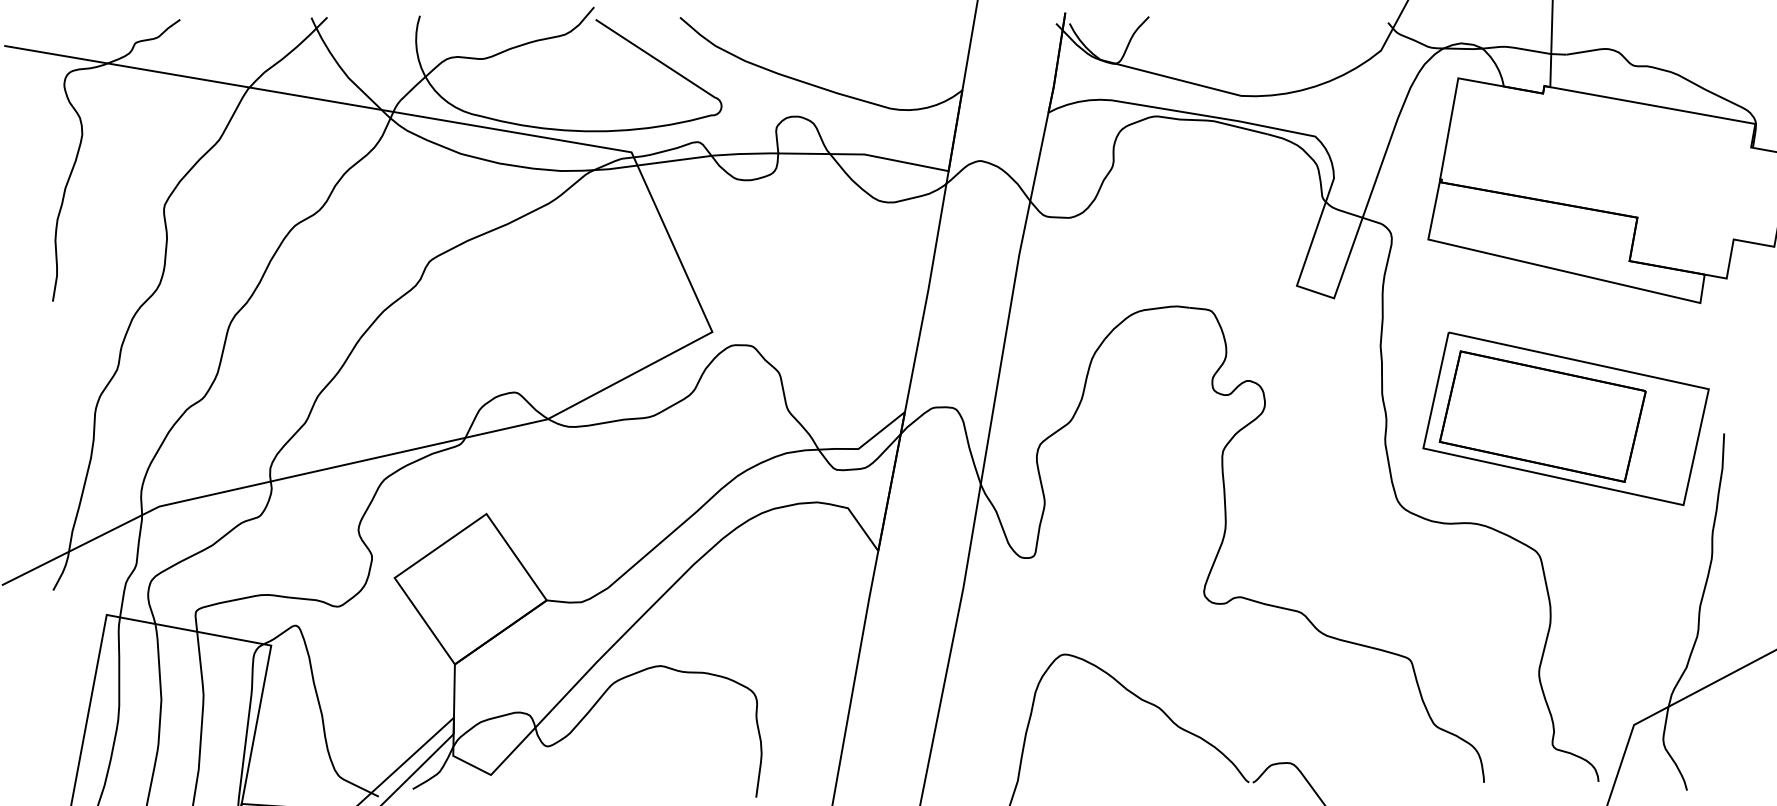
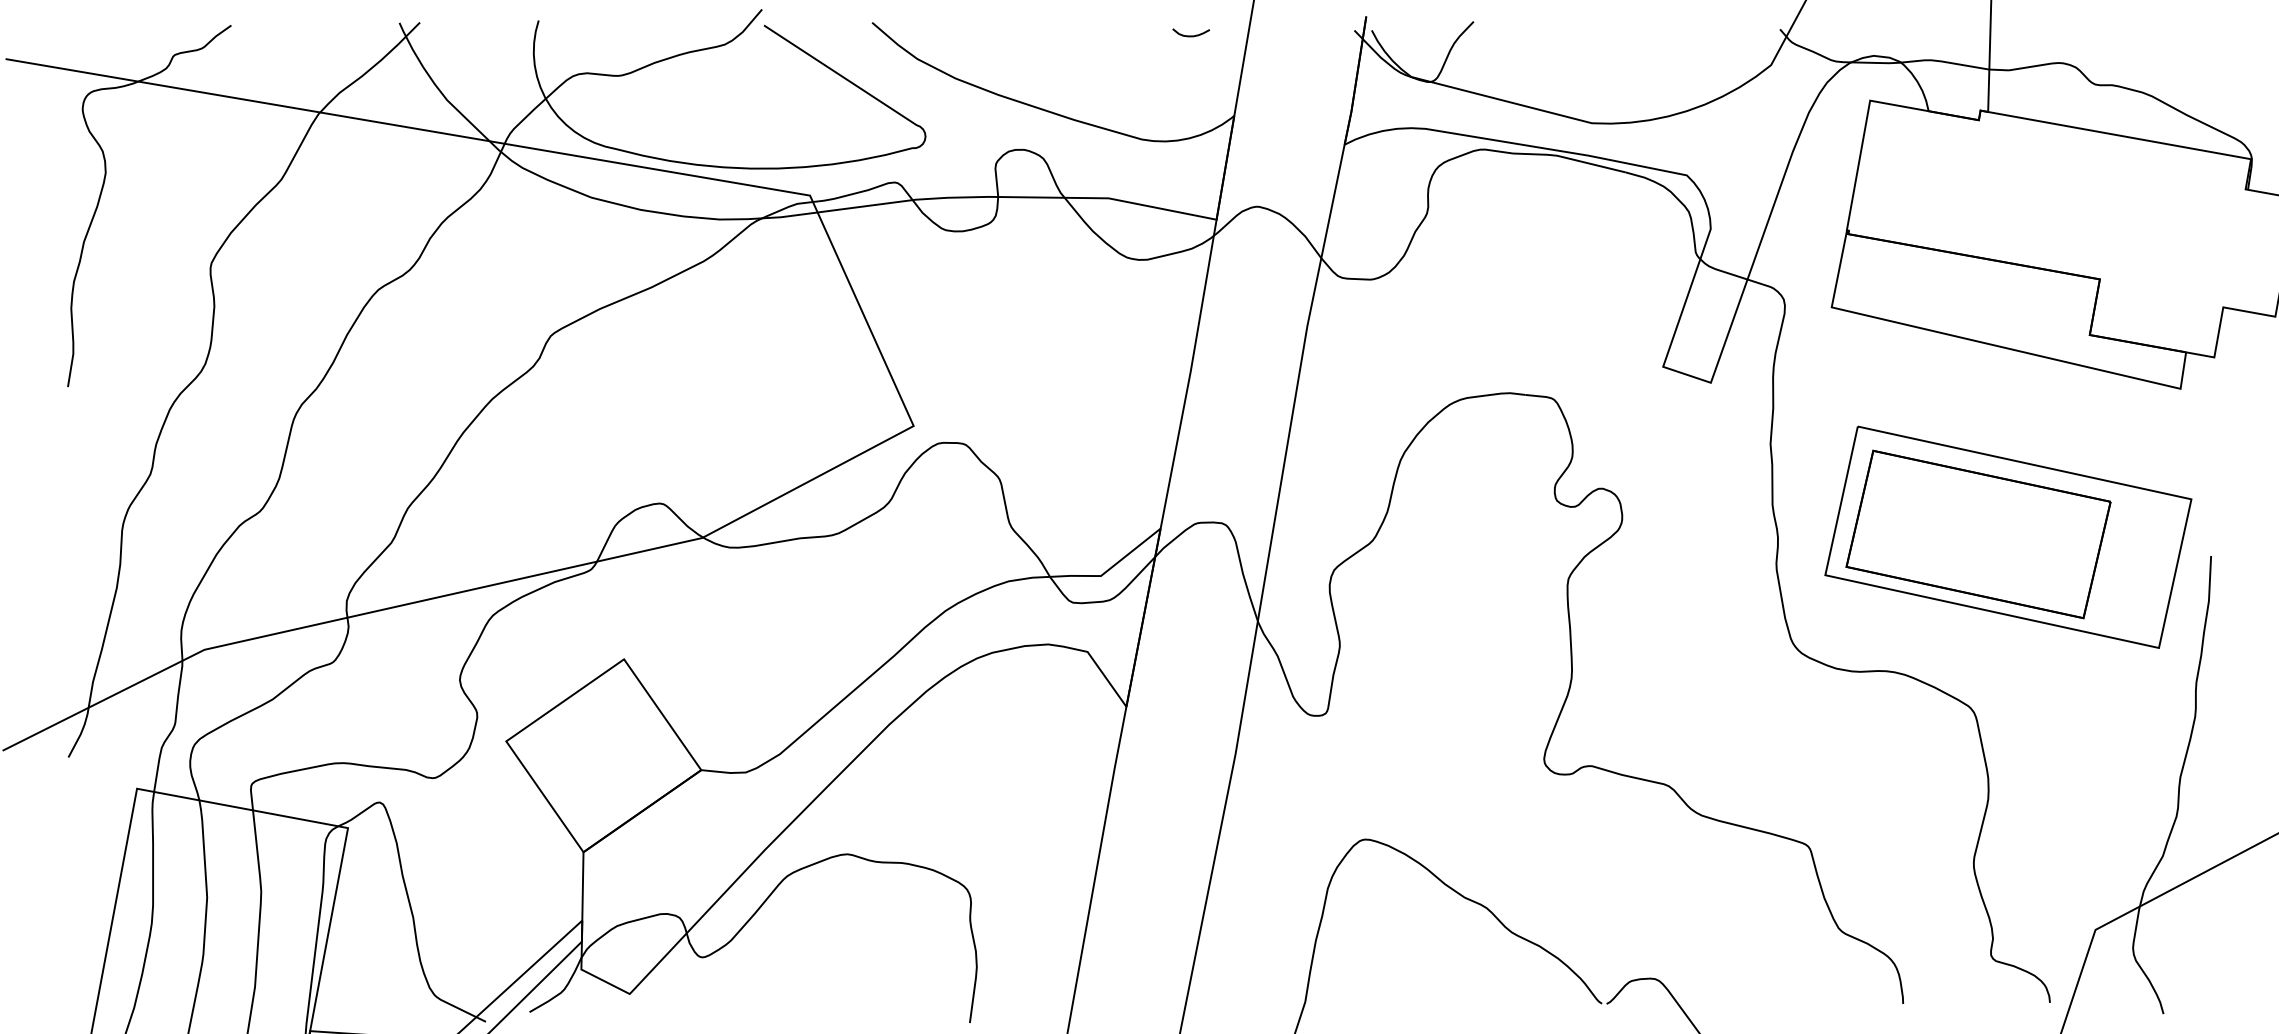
curve: (928, 27) -> (1190, 35), added

